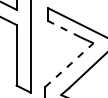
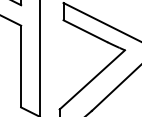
line: (63, 28) -> (84, 30), dashed -> solid
line: (69, 65) -> (92, 80), dashed -> solid

